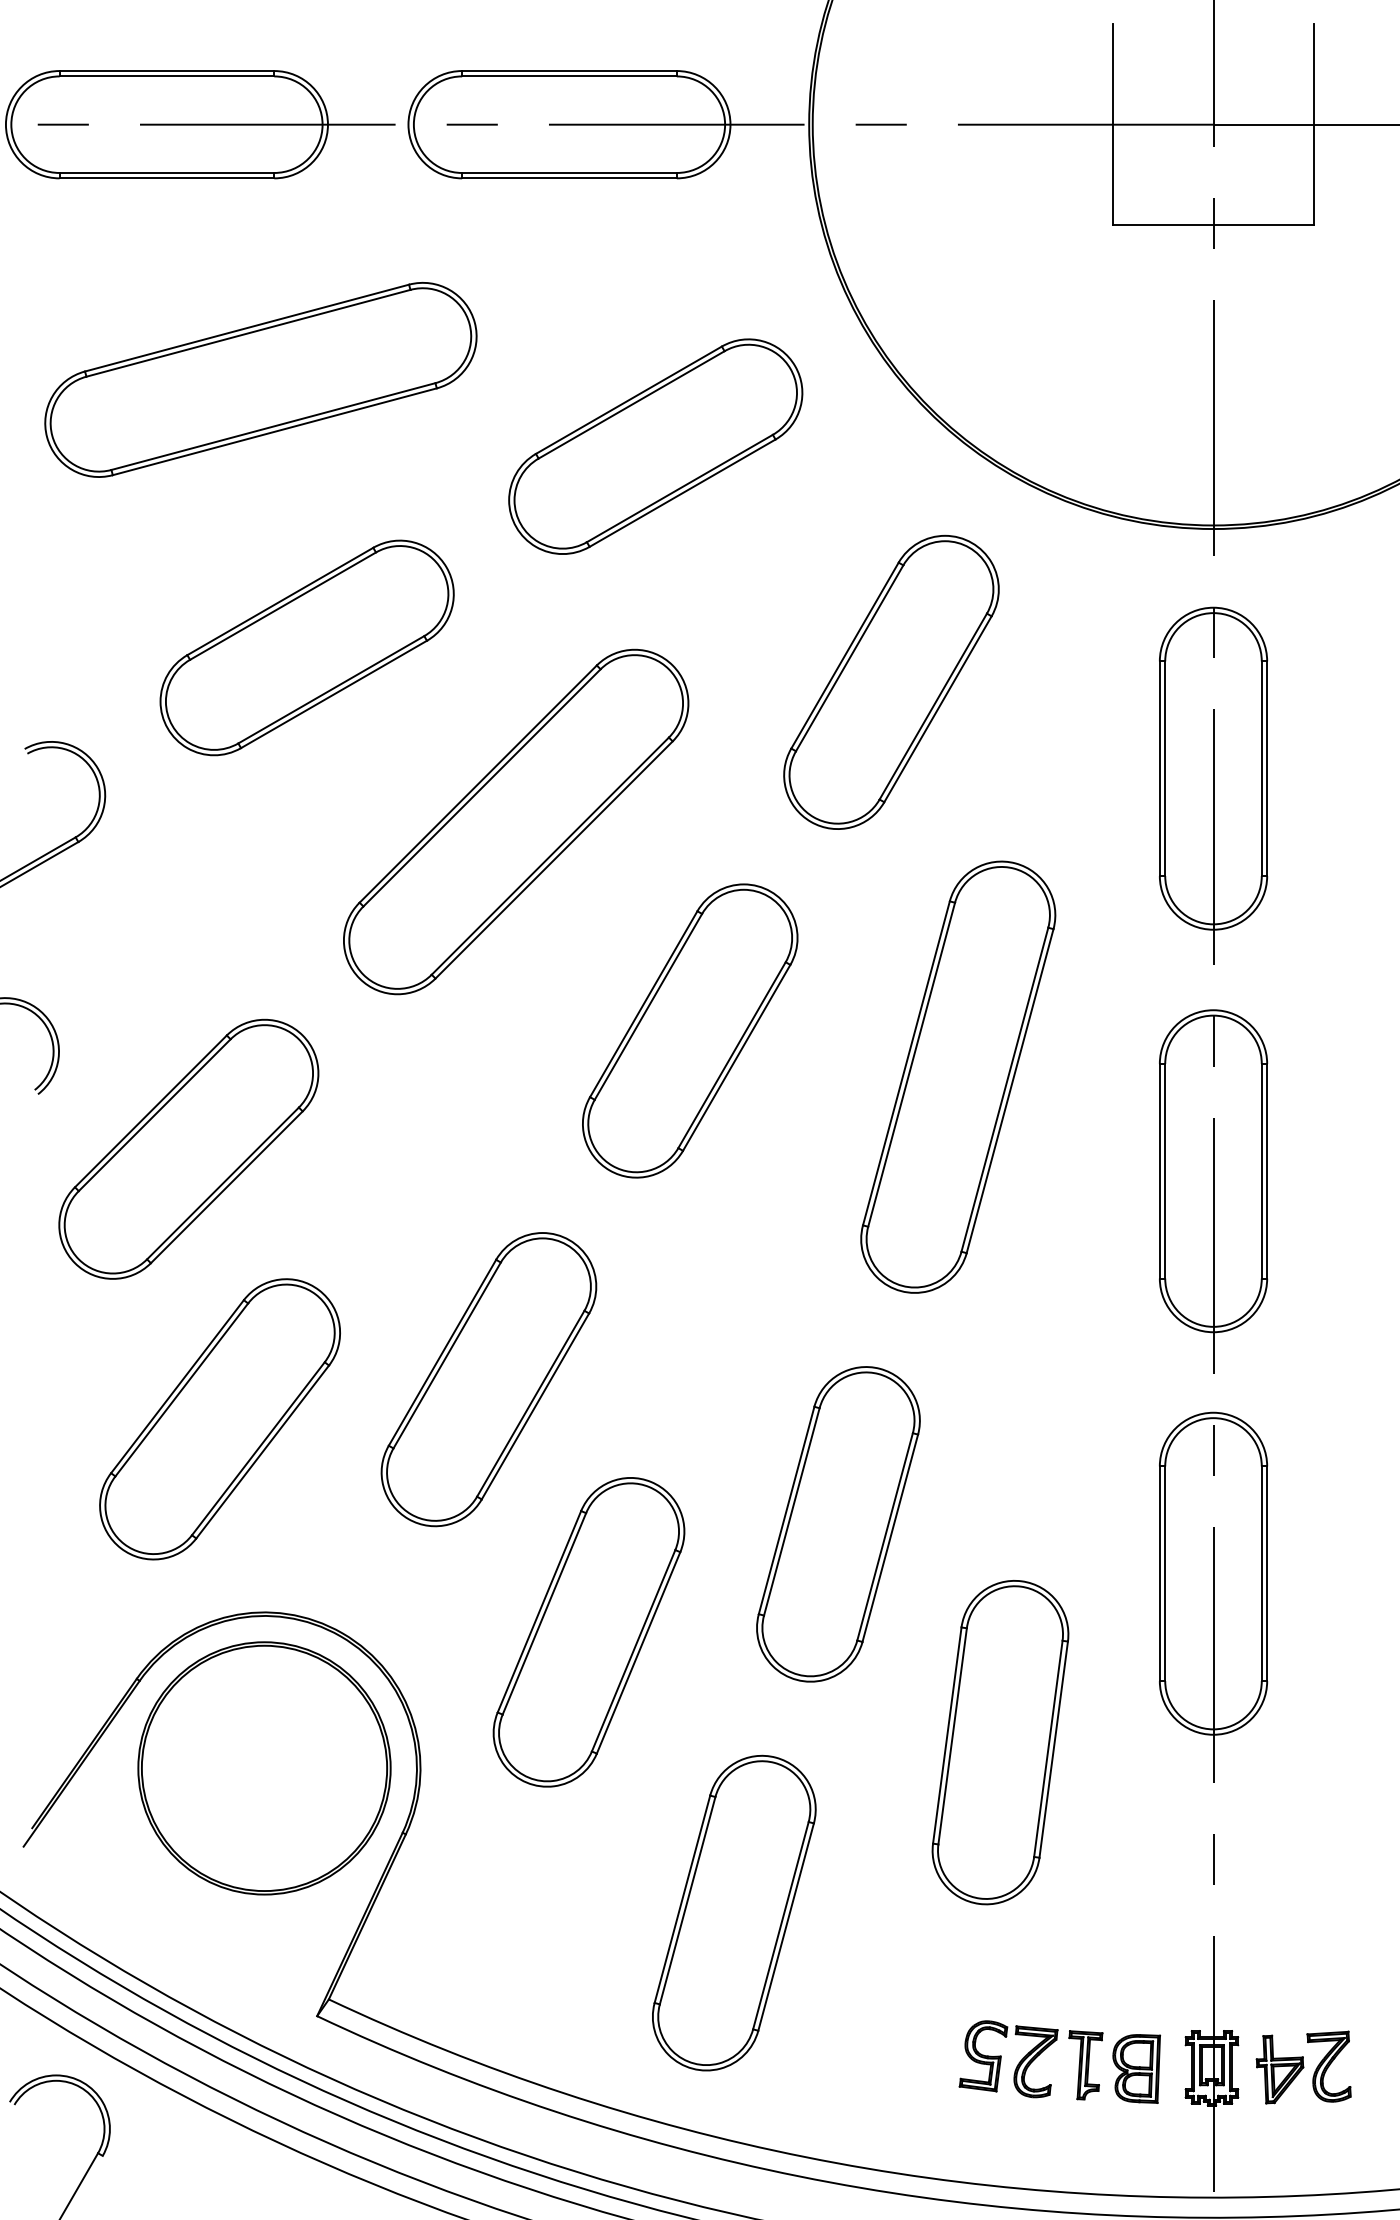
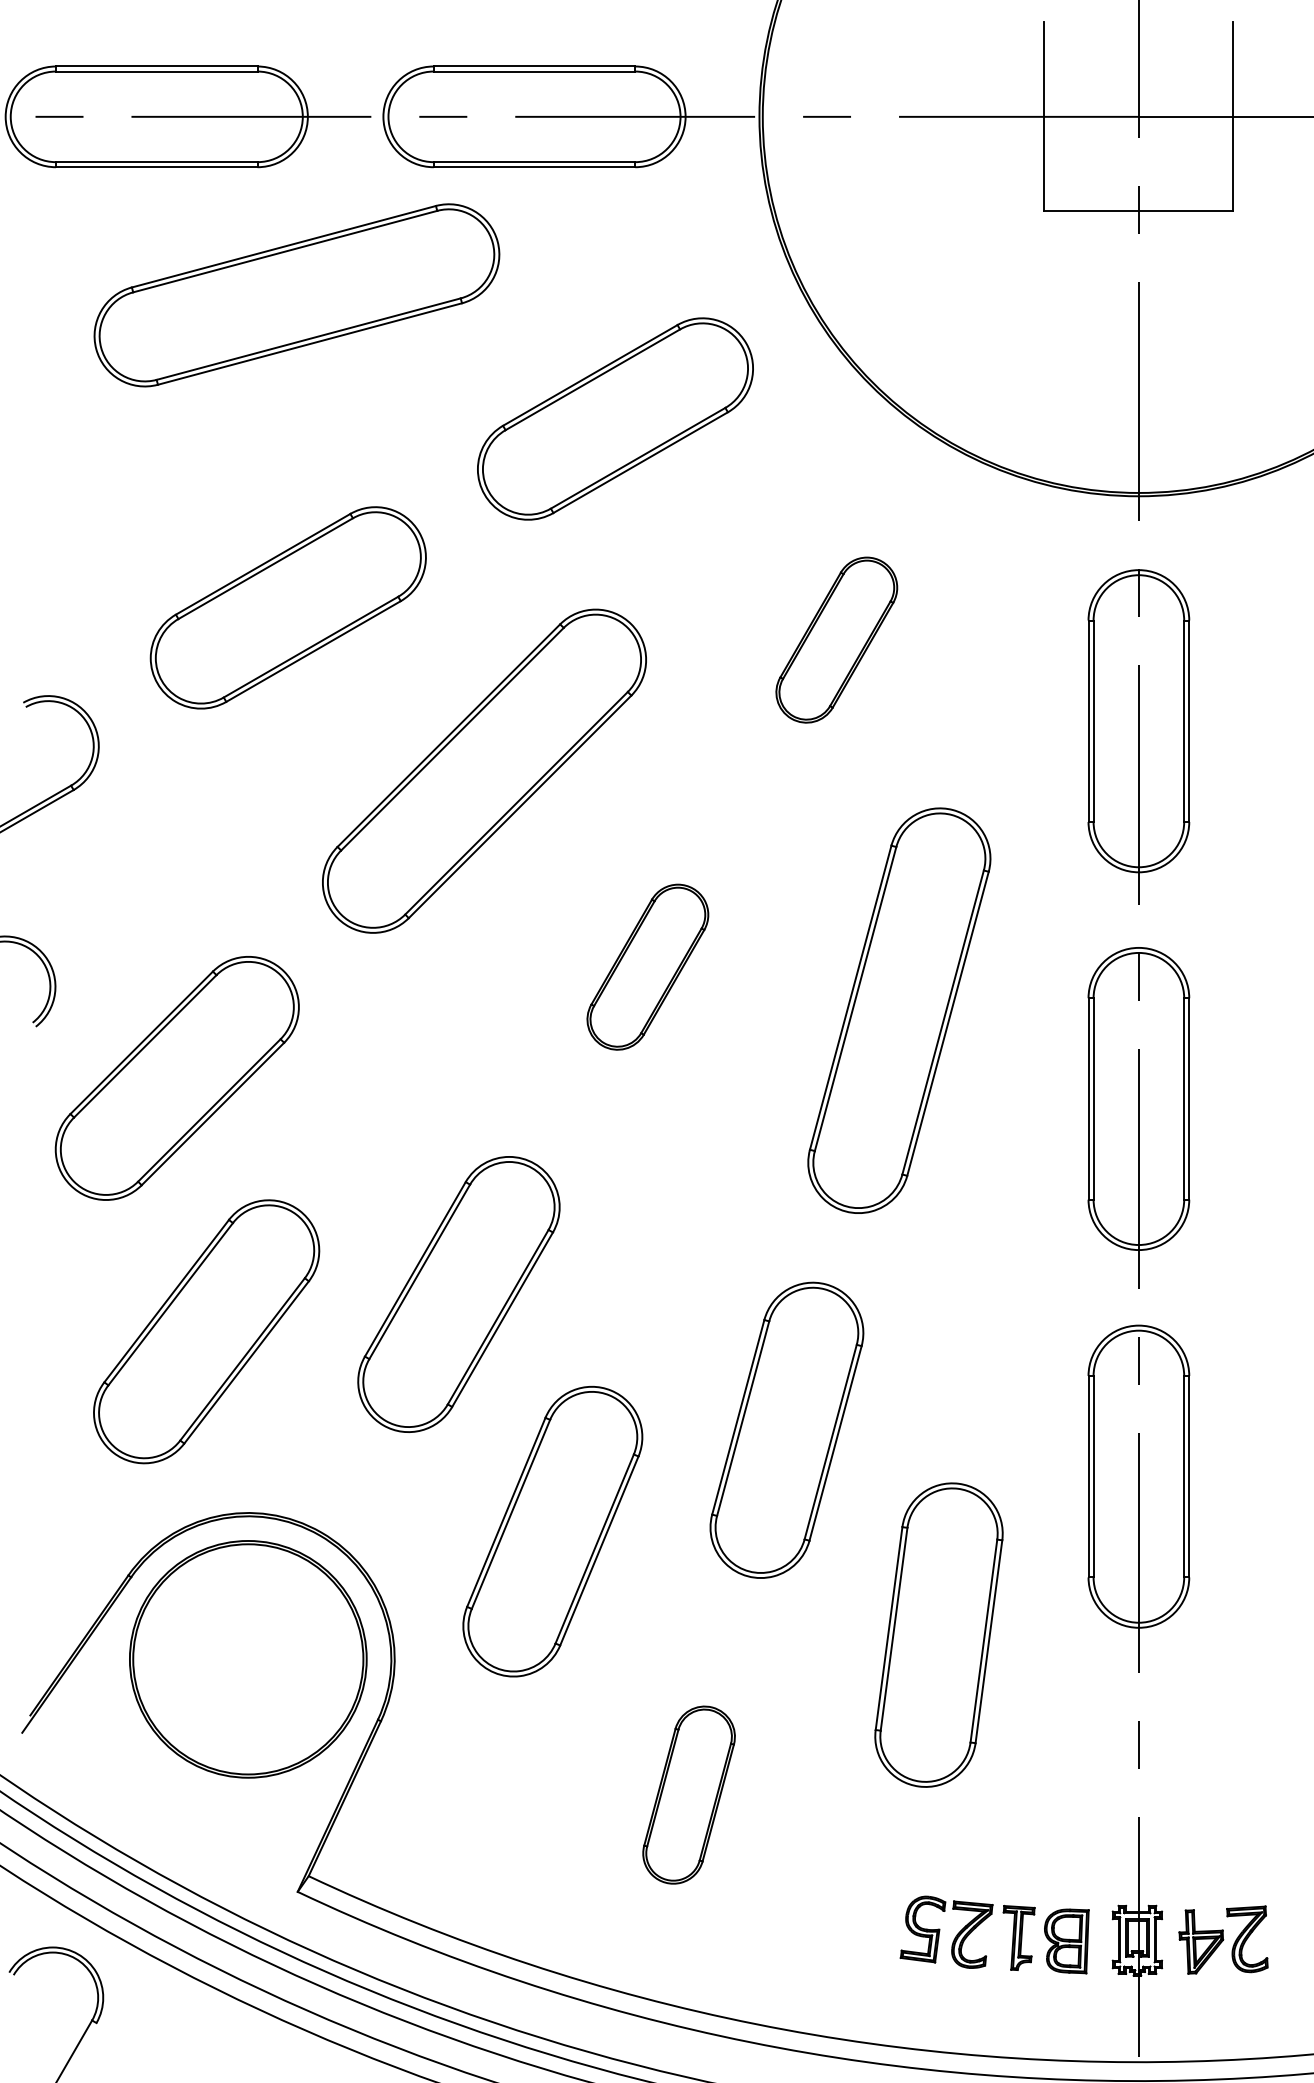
part: (260, 380) -> (296, 295), moved
part: (891, 681) -> (836, 639), size x0.6
part: (689, 1030) -> (647, 966), size x0.6
part: (733, 1912) -> (688, 1794), size x0.6

